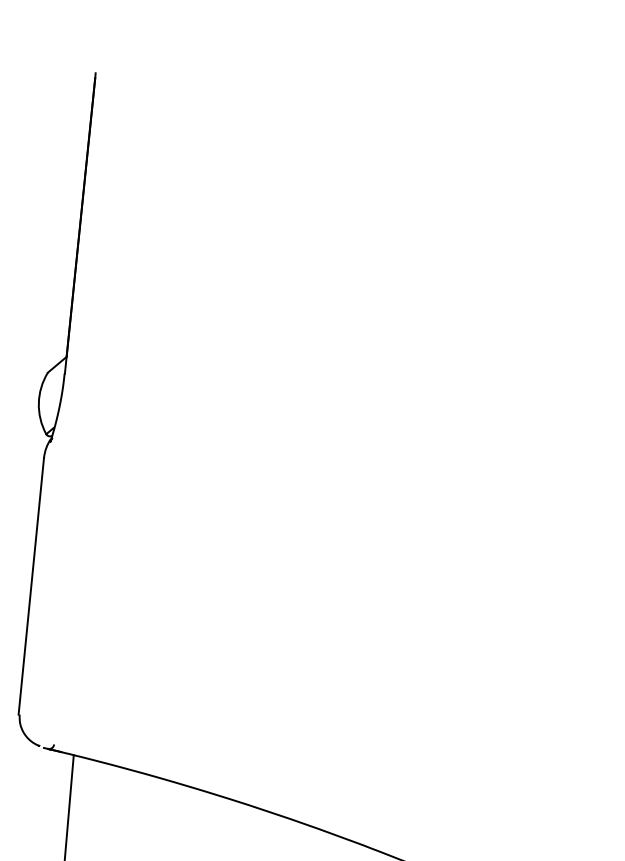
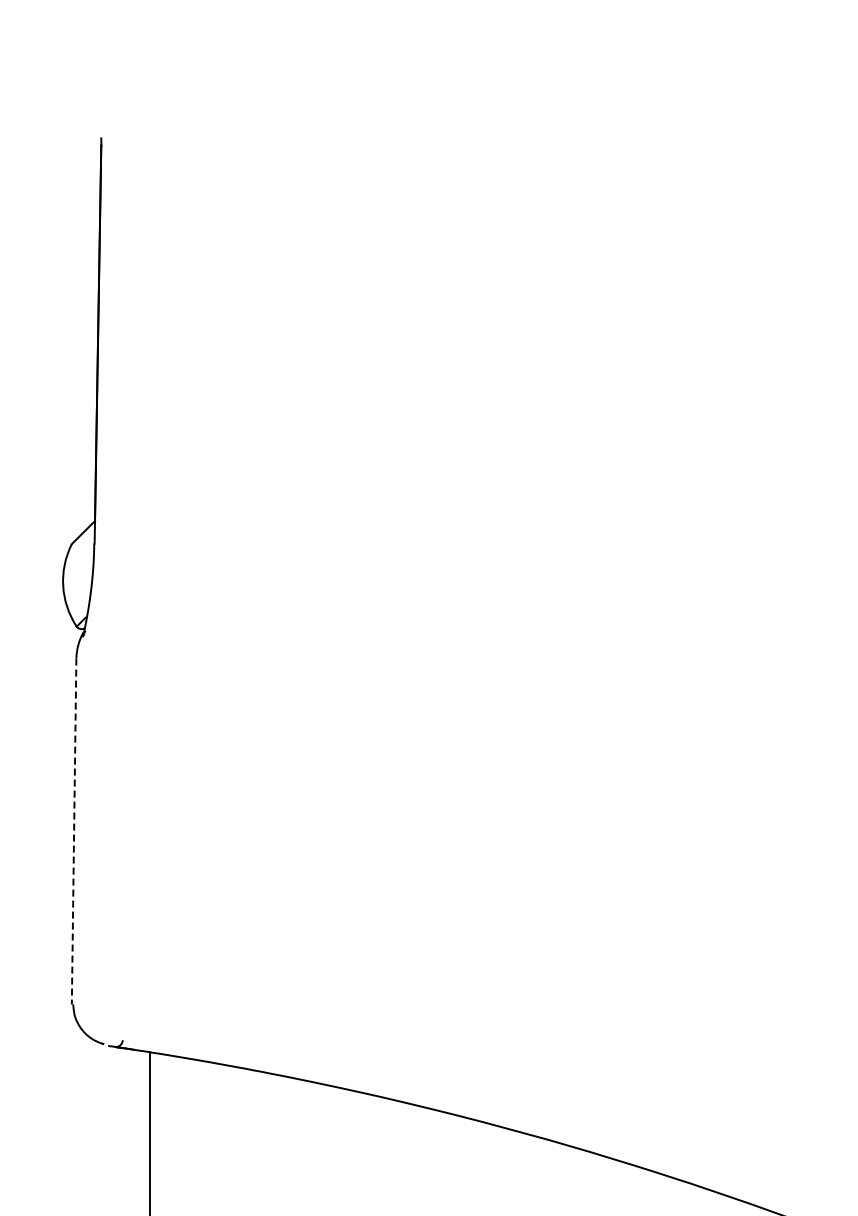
line: (31, 586) -> (74, 831), solid -> dashed

